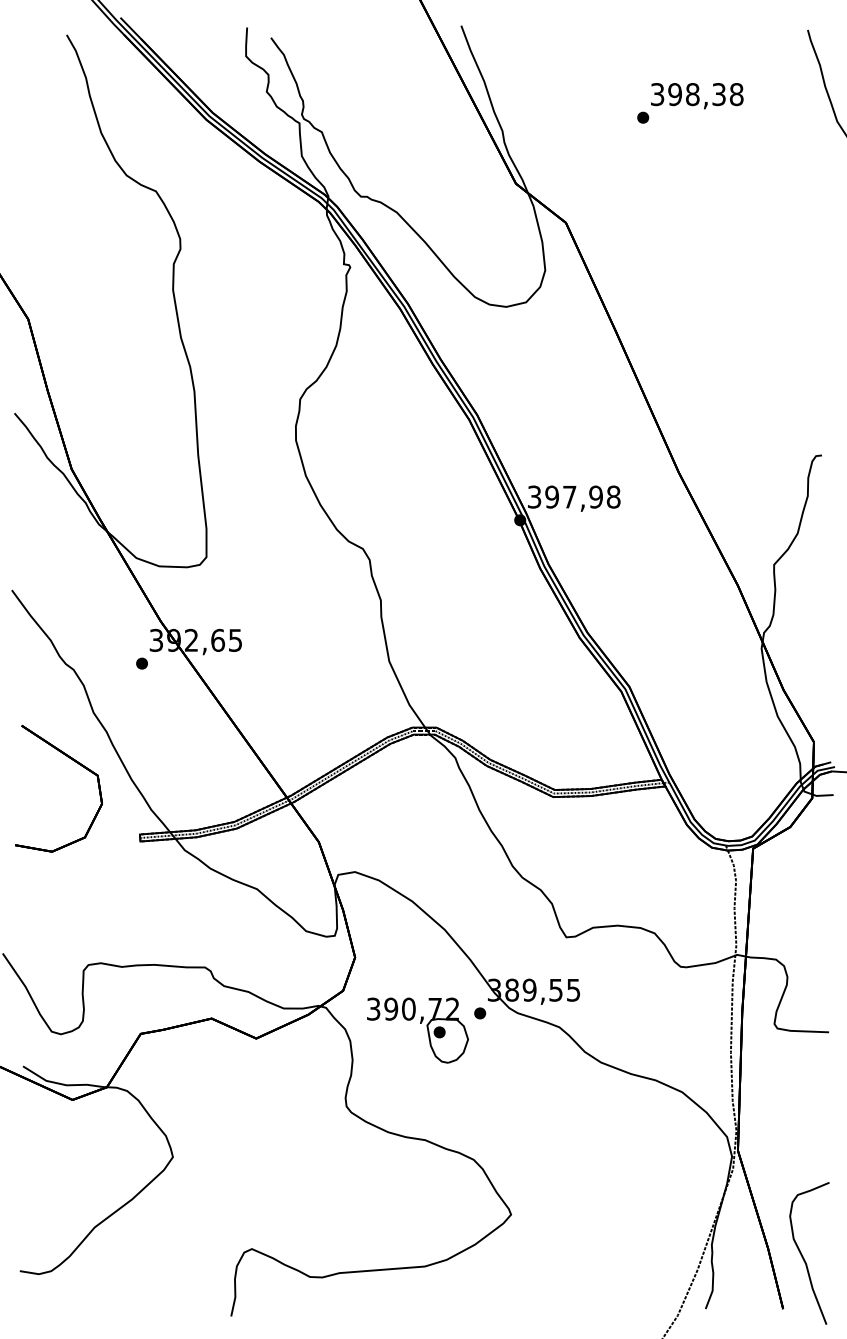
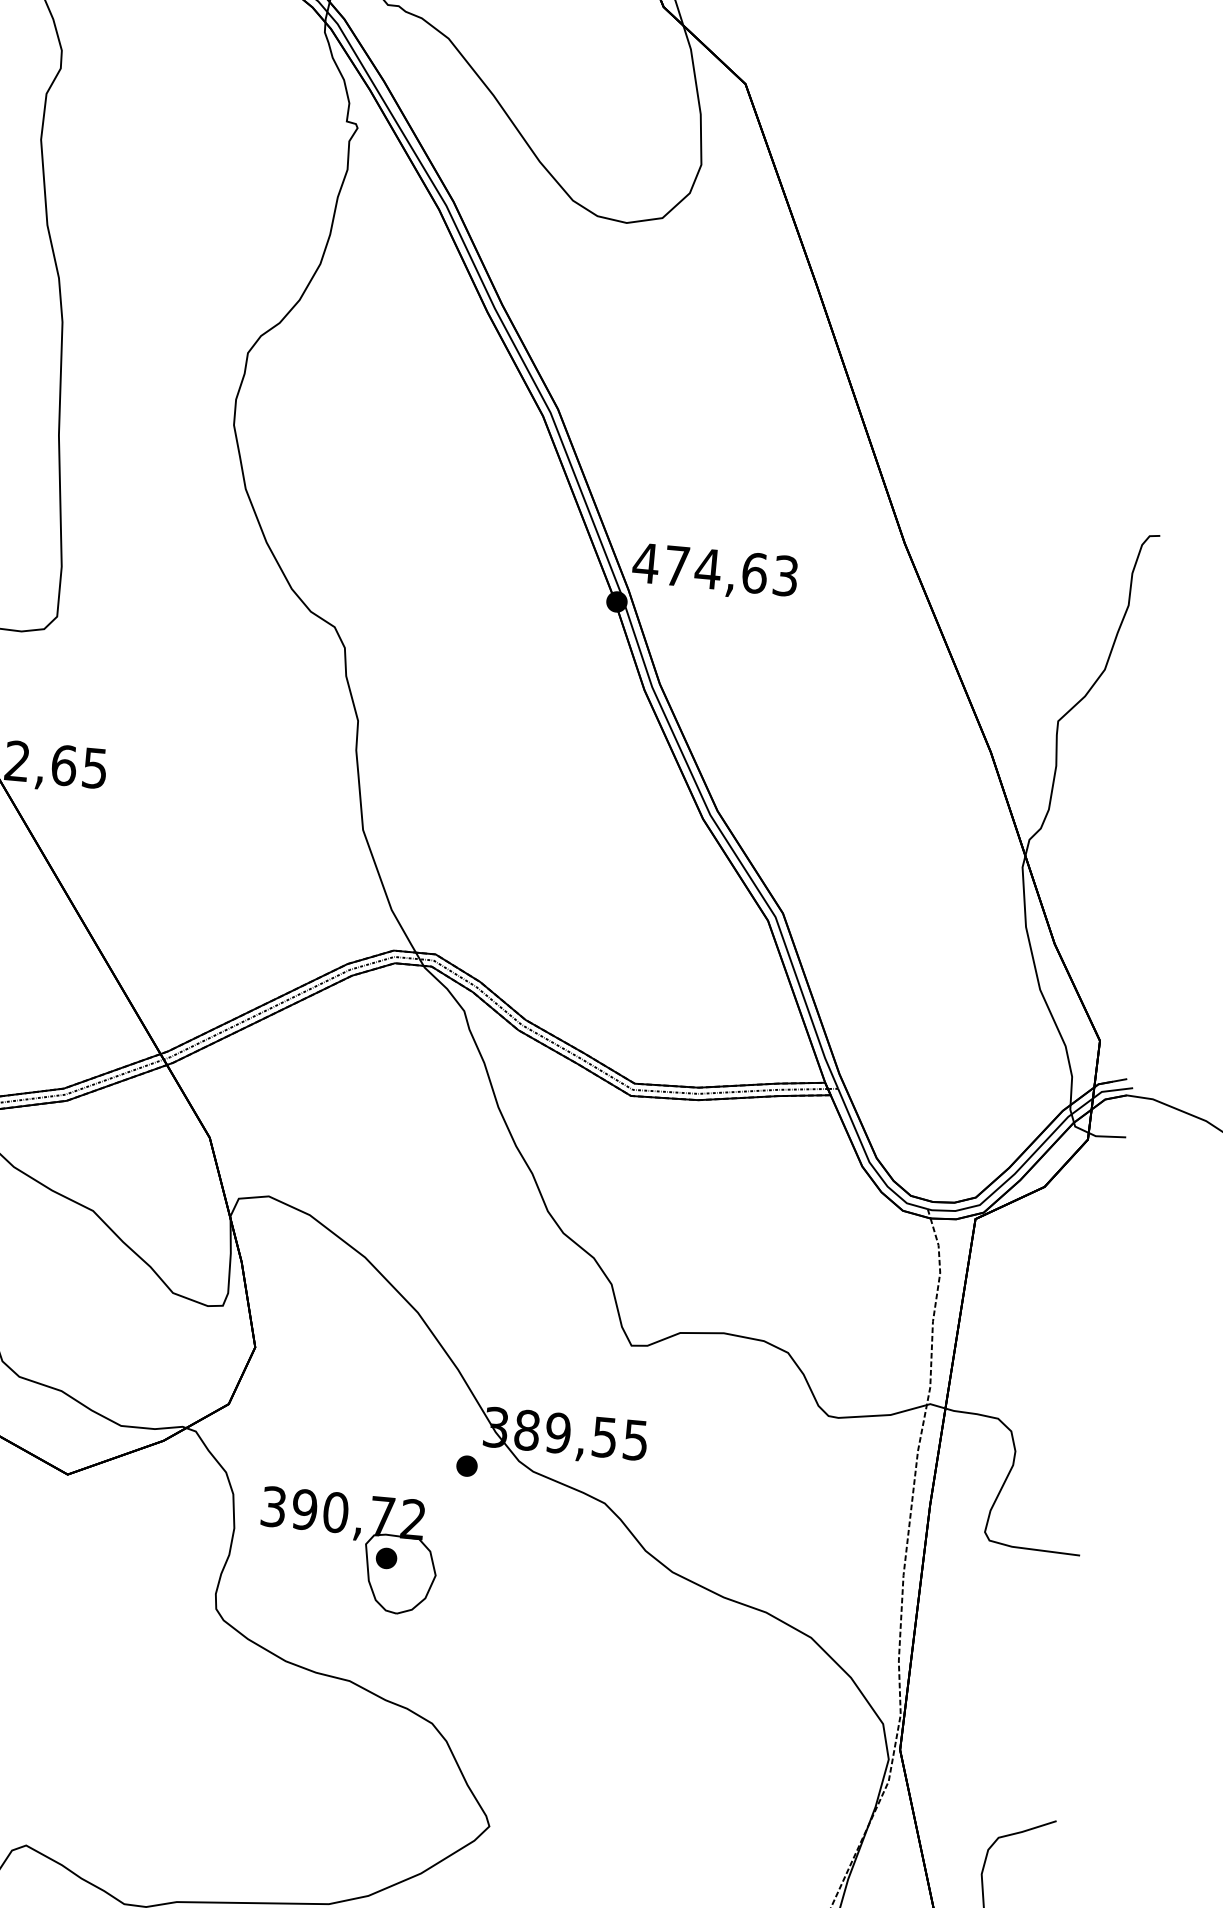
text: (573, 496) -> (714, 568), 397,98 -> 474,63
part: (420, 1023) -> (354, 1539), moved

